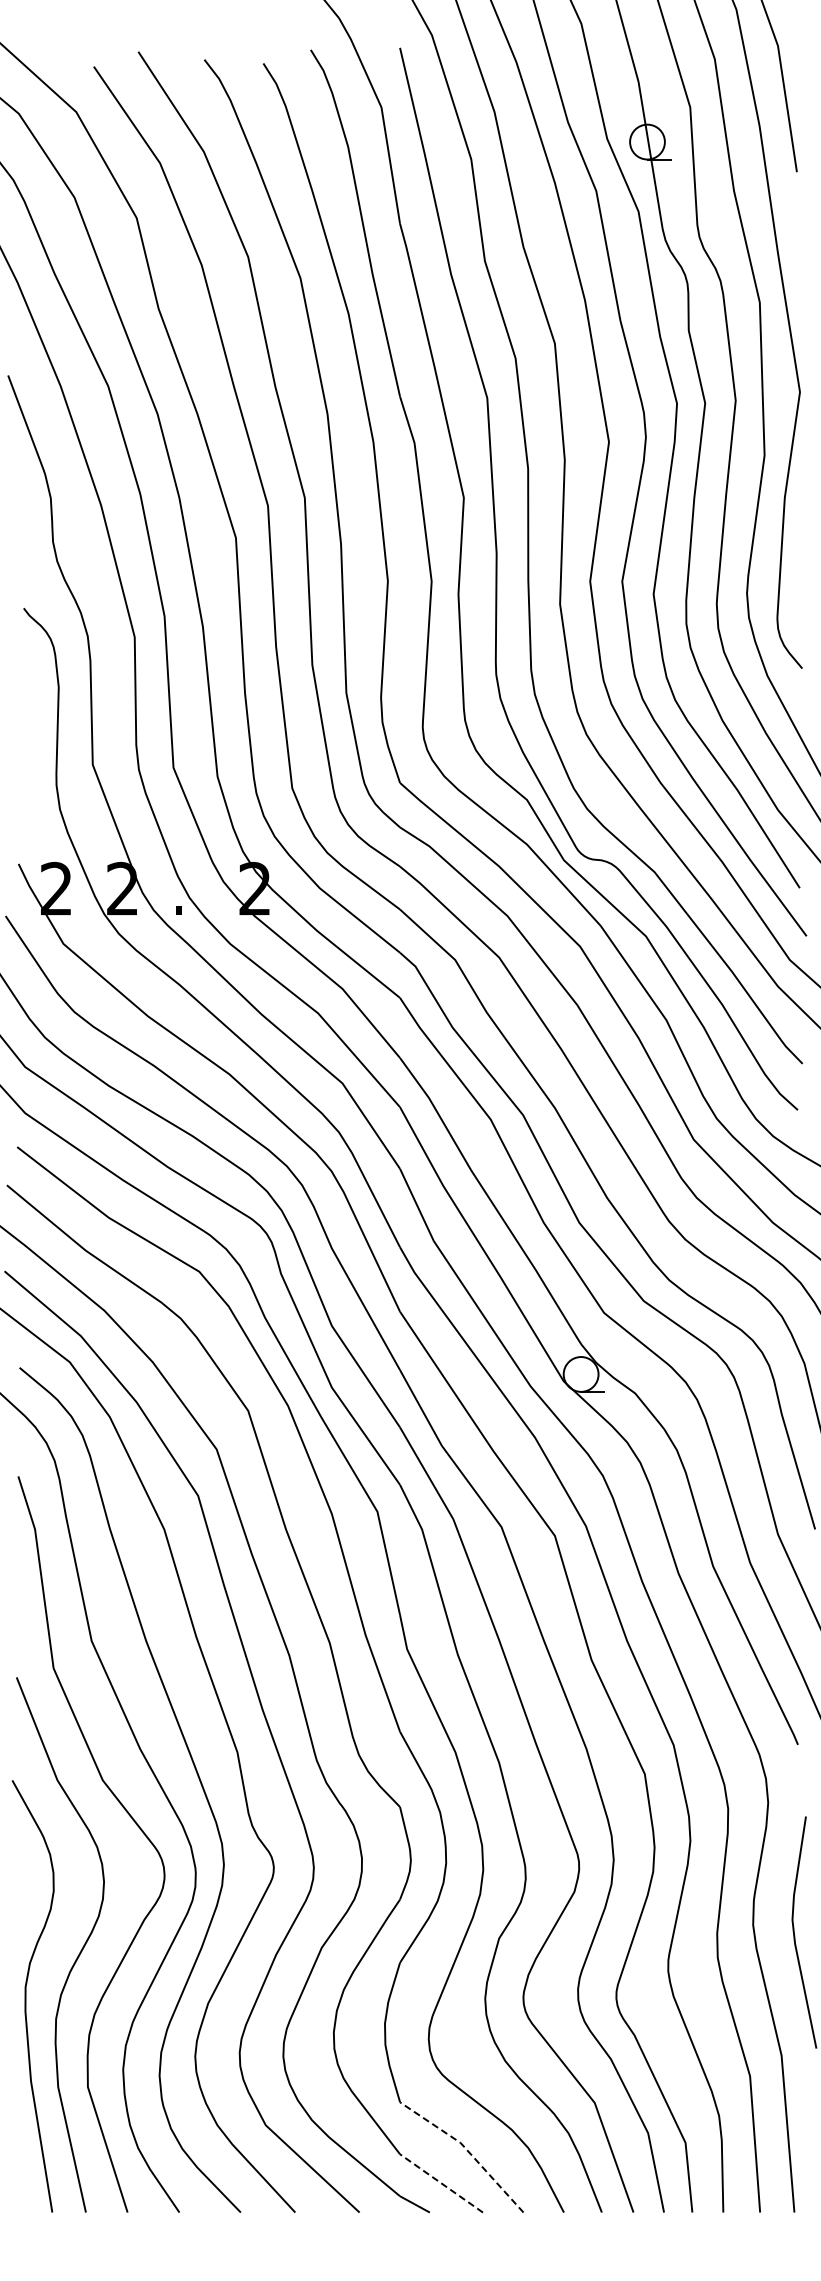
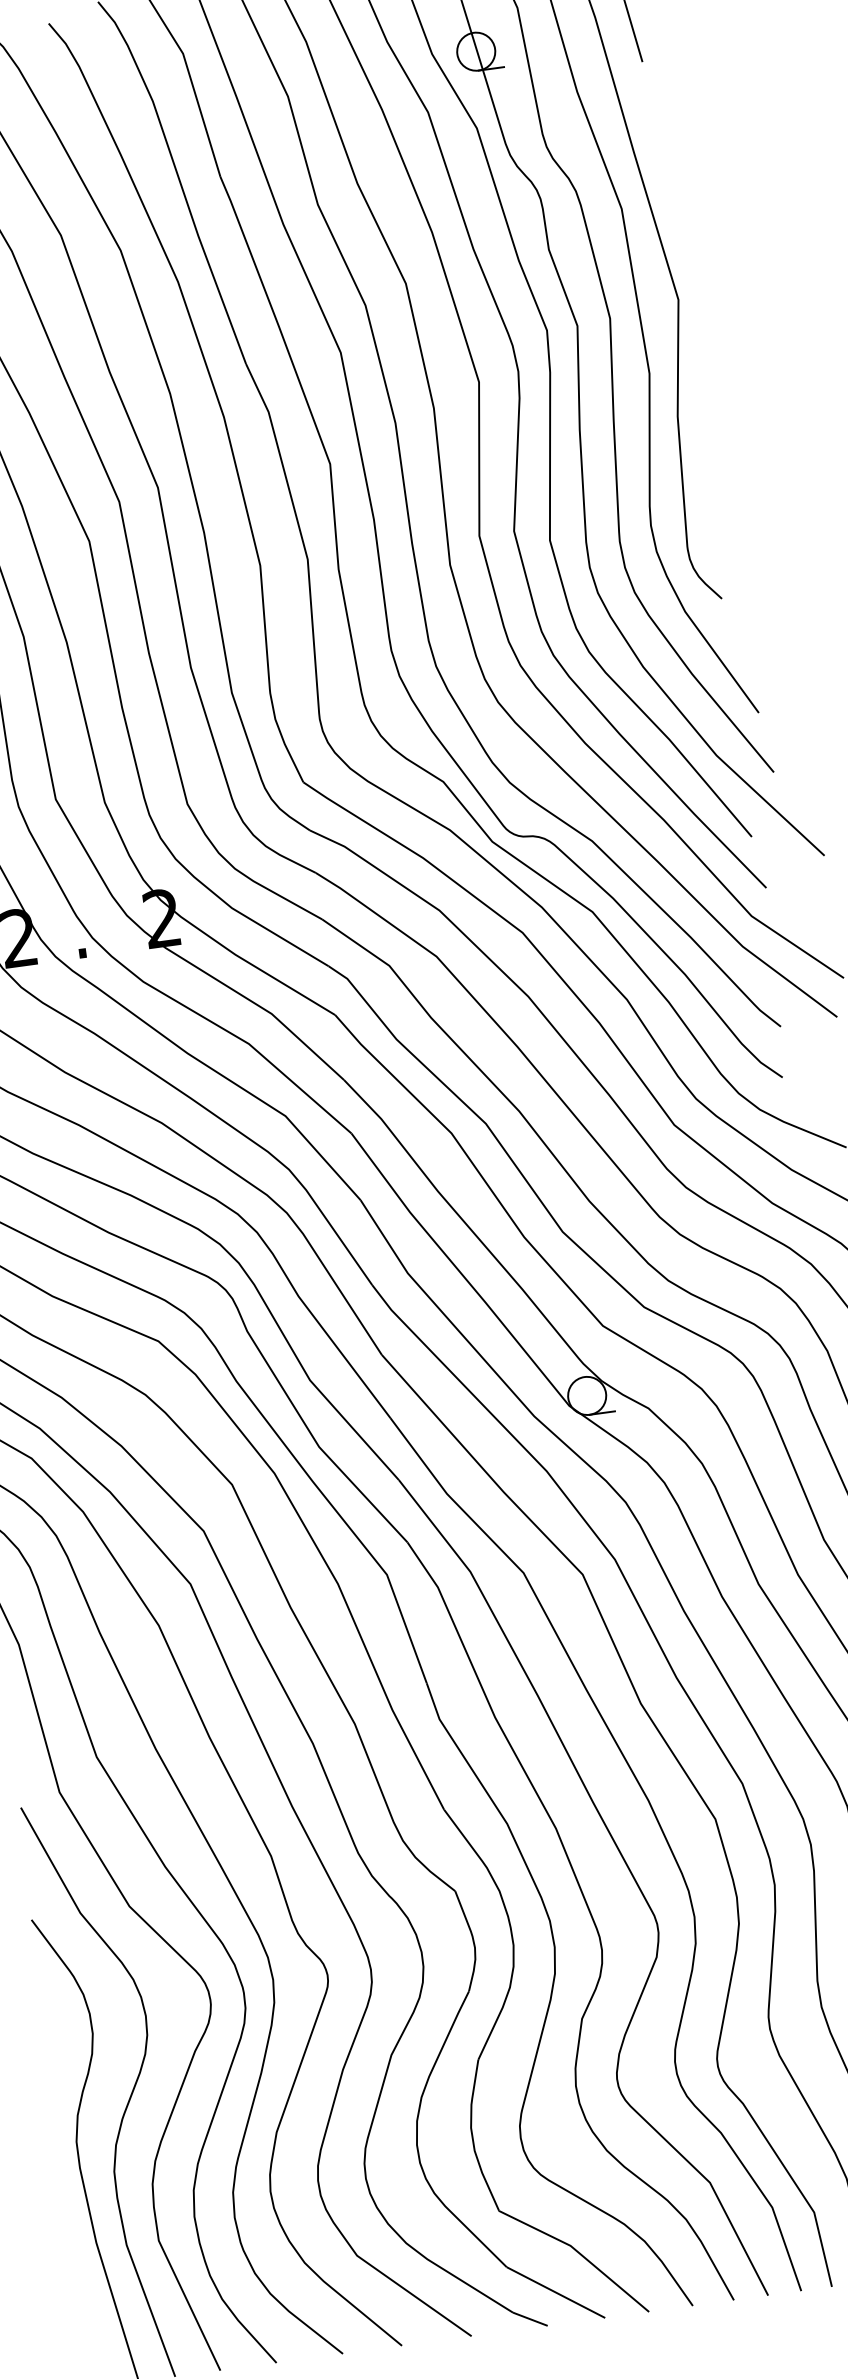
line: (466, 2149) -> (578, 2252), dashed -> solid
line: (441, 2183) -> (555, 2292), dashed -> solid

